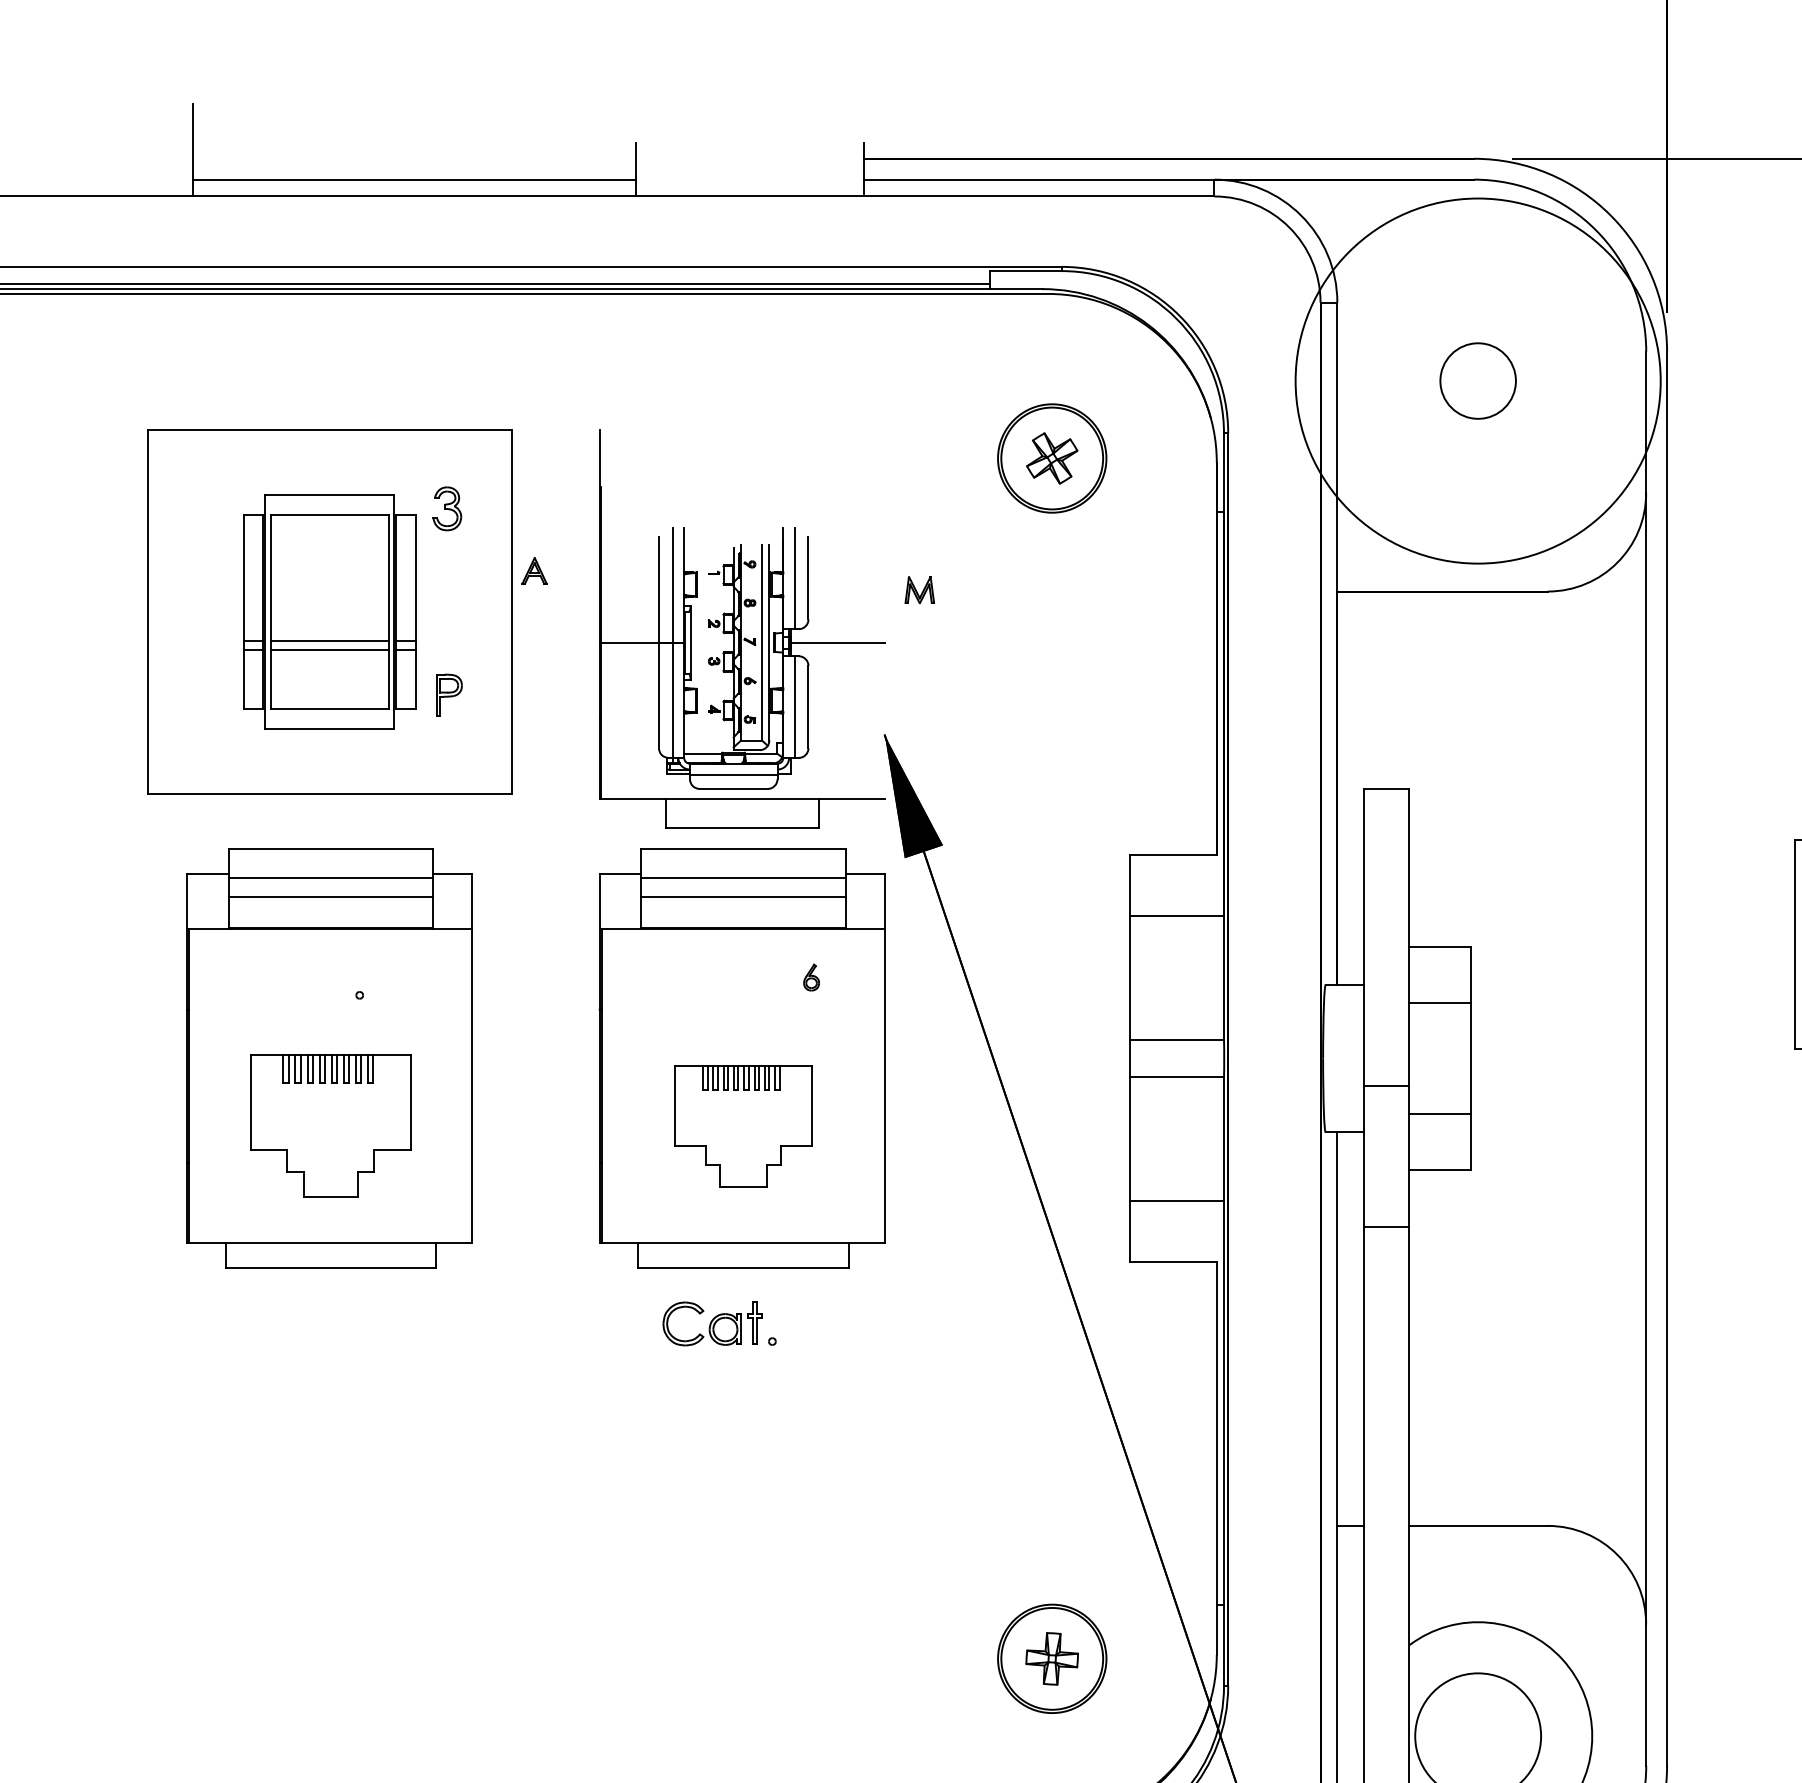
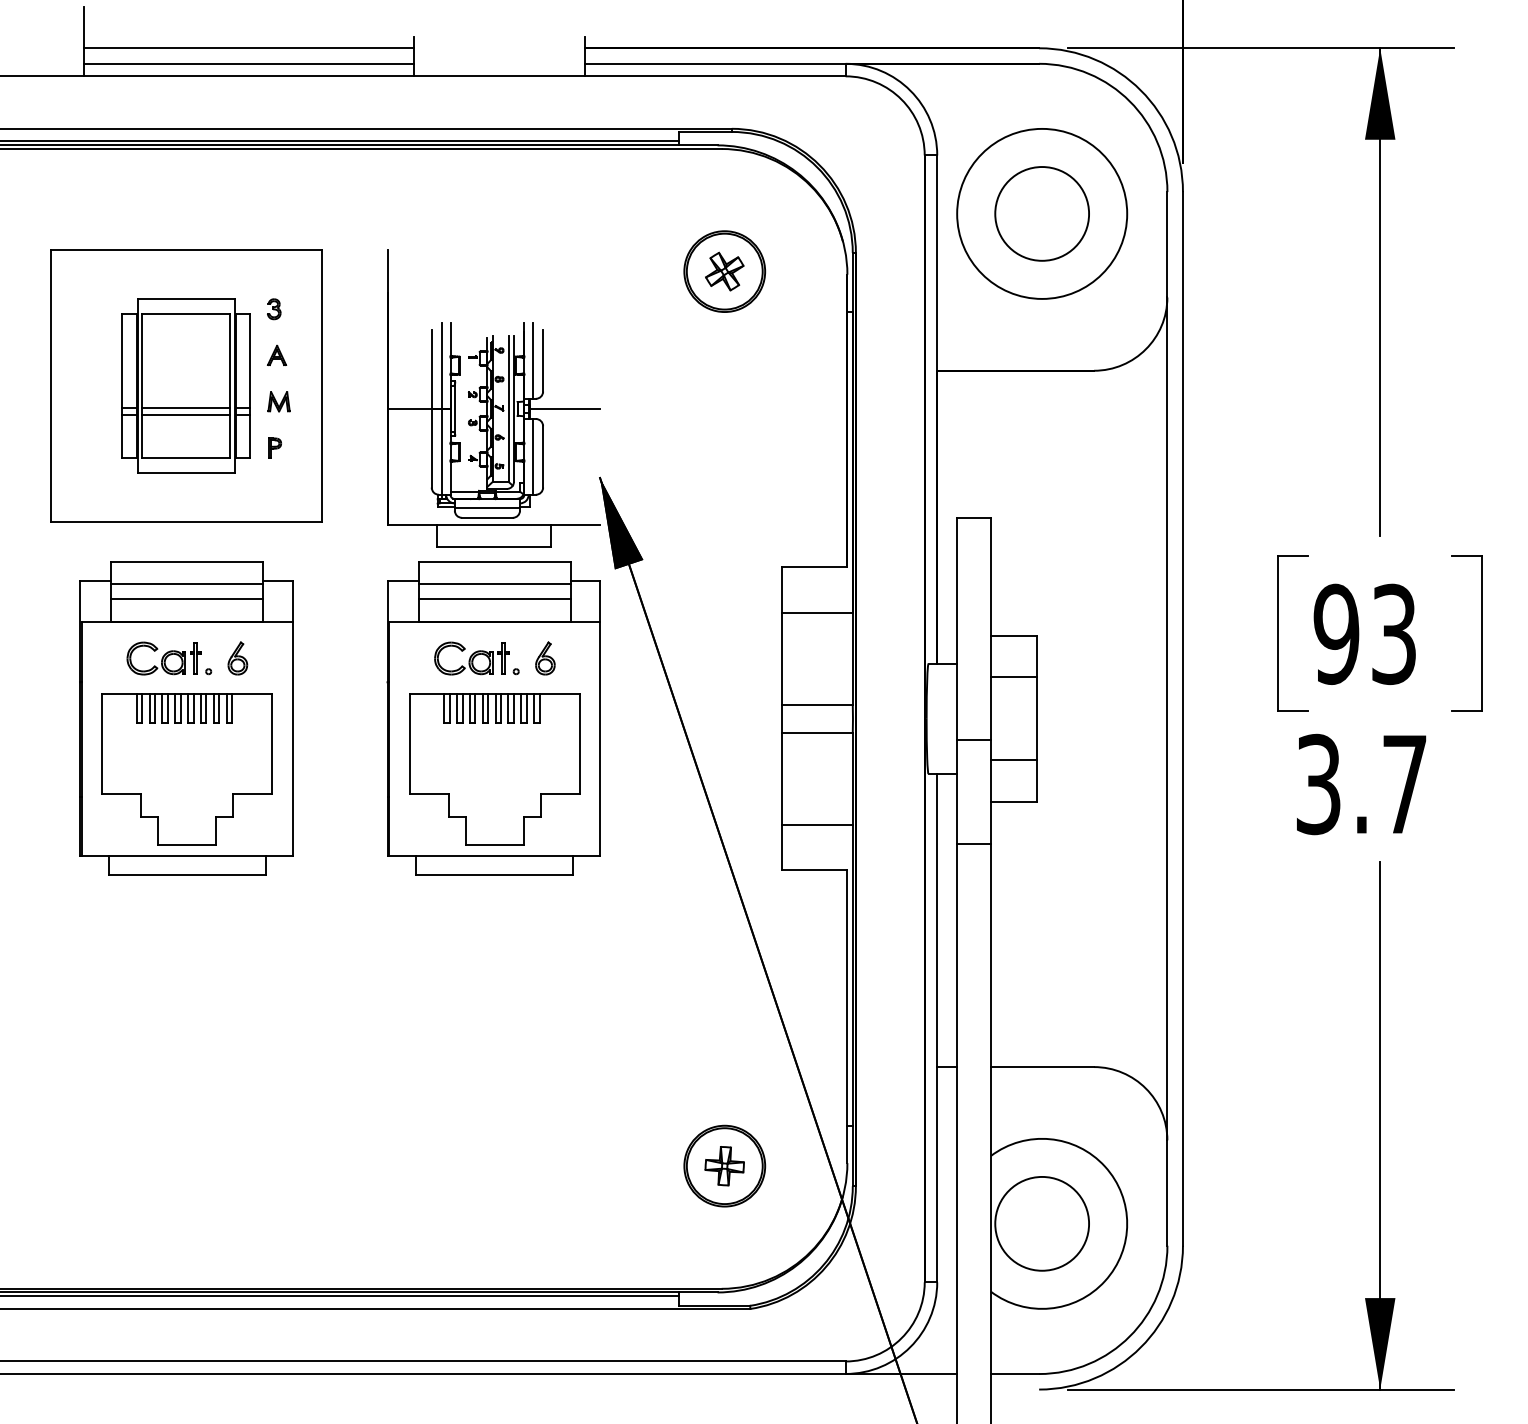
line: (414, 159) -> (249, 48), added
circle: (1478, 380) -> (1042, 213), size x0.62
circle: (1478, 380) -> (1042, 213), size x1.67
part: (448, 509) -> (274, 309), size x0.62
part: (533, 571) -> (276, 355), moved
part: (919, 589) -> (278, 401), moved
part: (448, 694) -> (274, 447), size x0.62
part: (299, 977) -> (163, 658), added
part: (398, 977) -> (237, 658), added
part: (811, 977) -> (545, 658), size x1.67
part: (329, 1126) -> (186, 769), size x1.43
part: (743, 1126) -> (494, 769), size x1.67
part: (719, 1323) -> (476, 658), moved

